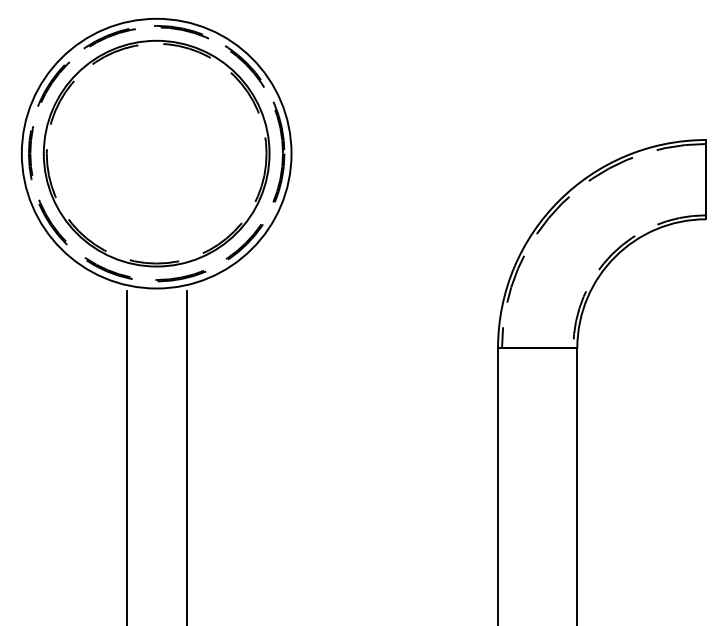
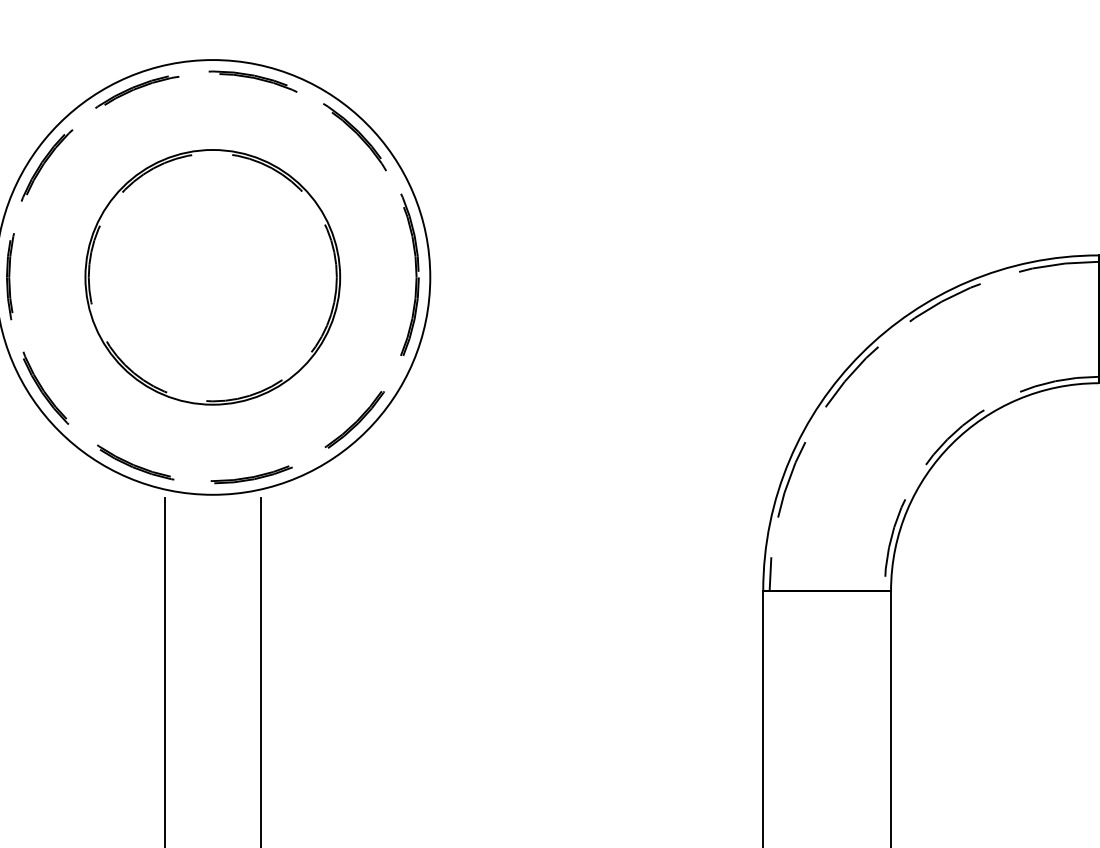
part: (156, 153) -> (212, 277), size x0.7

